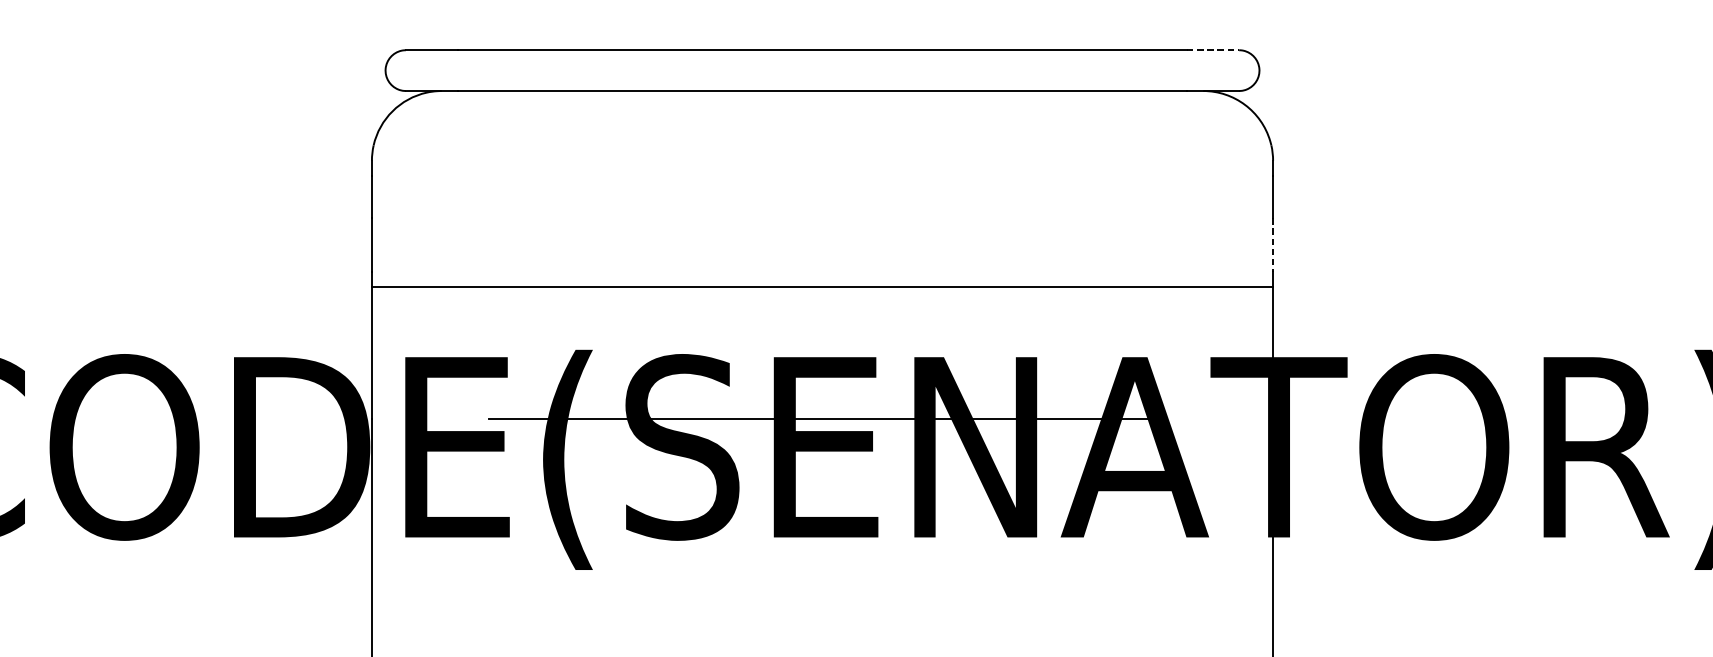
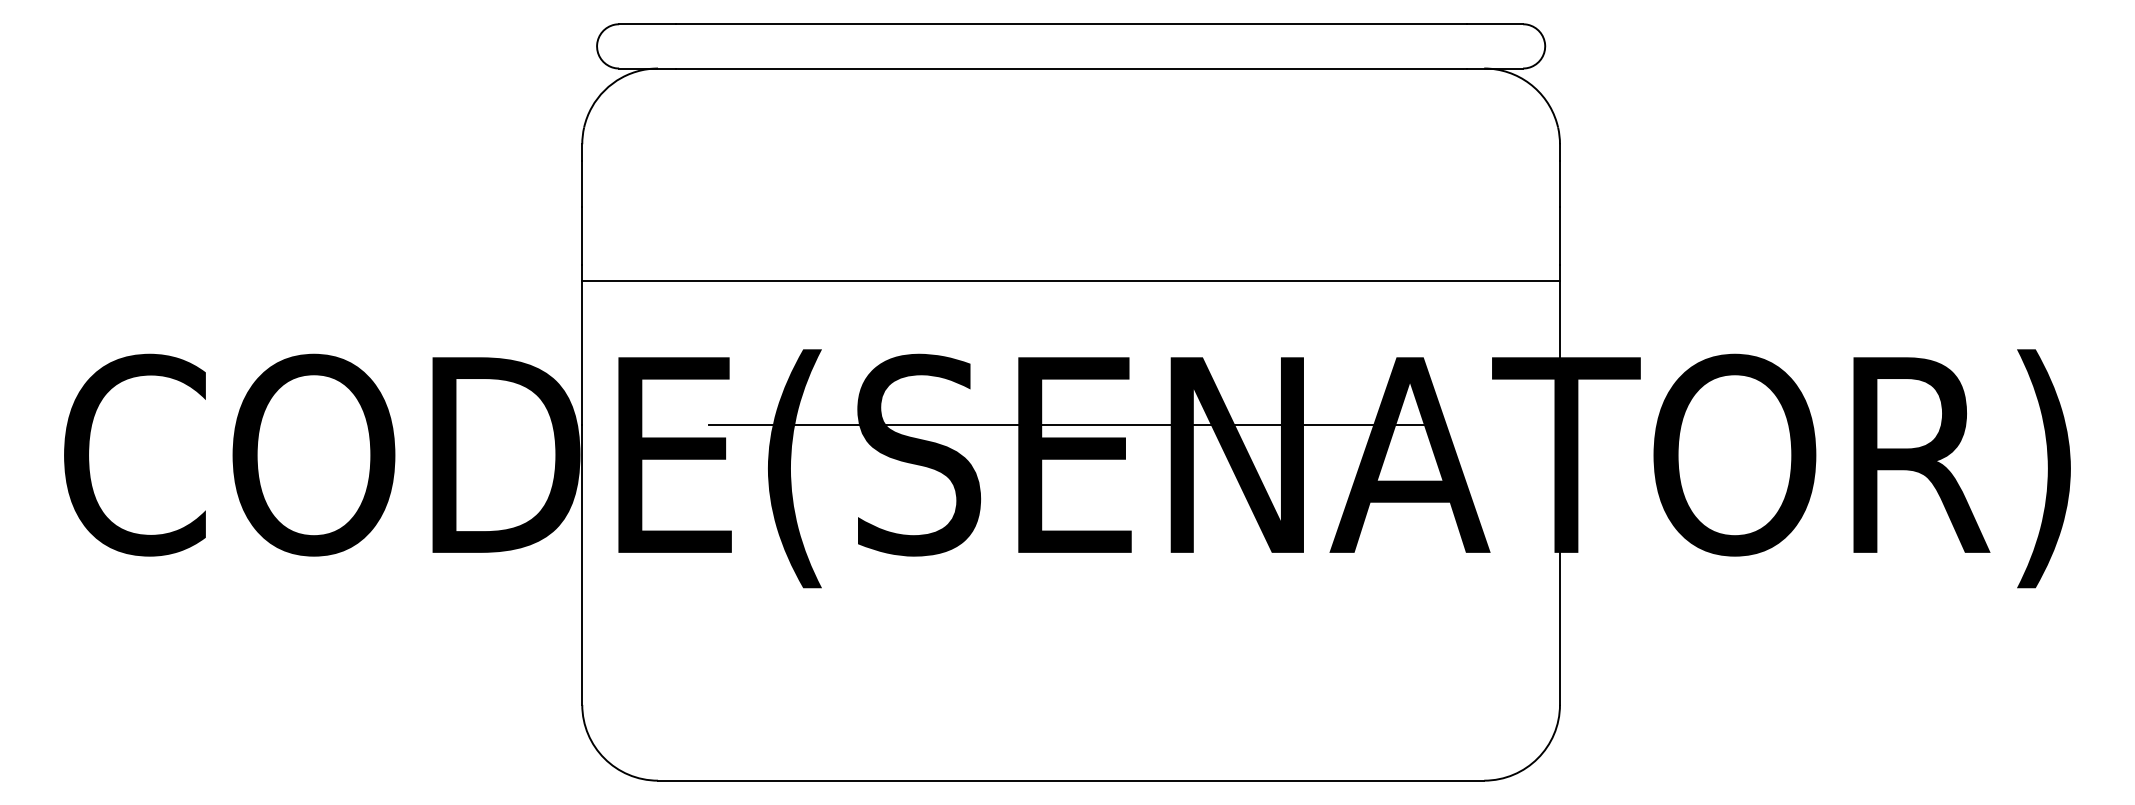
line: (1213, 50) -> (1495, 24), dashed -> solid
line: (1272, 245) -> (1559, 236), dashed -> solid

